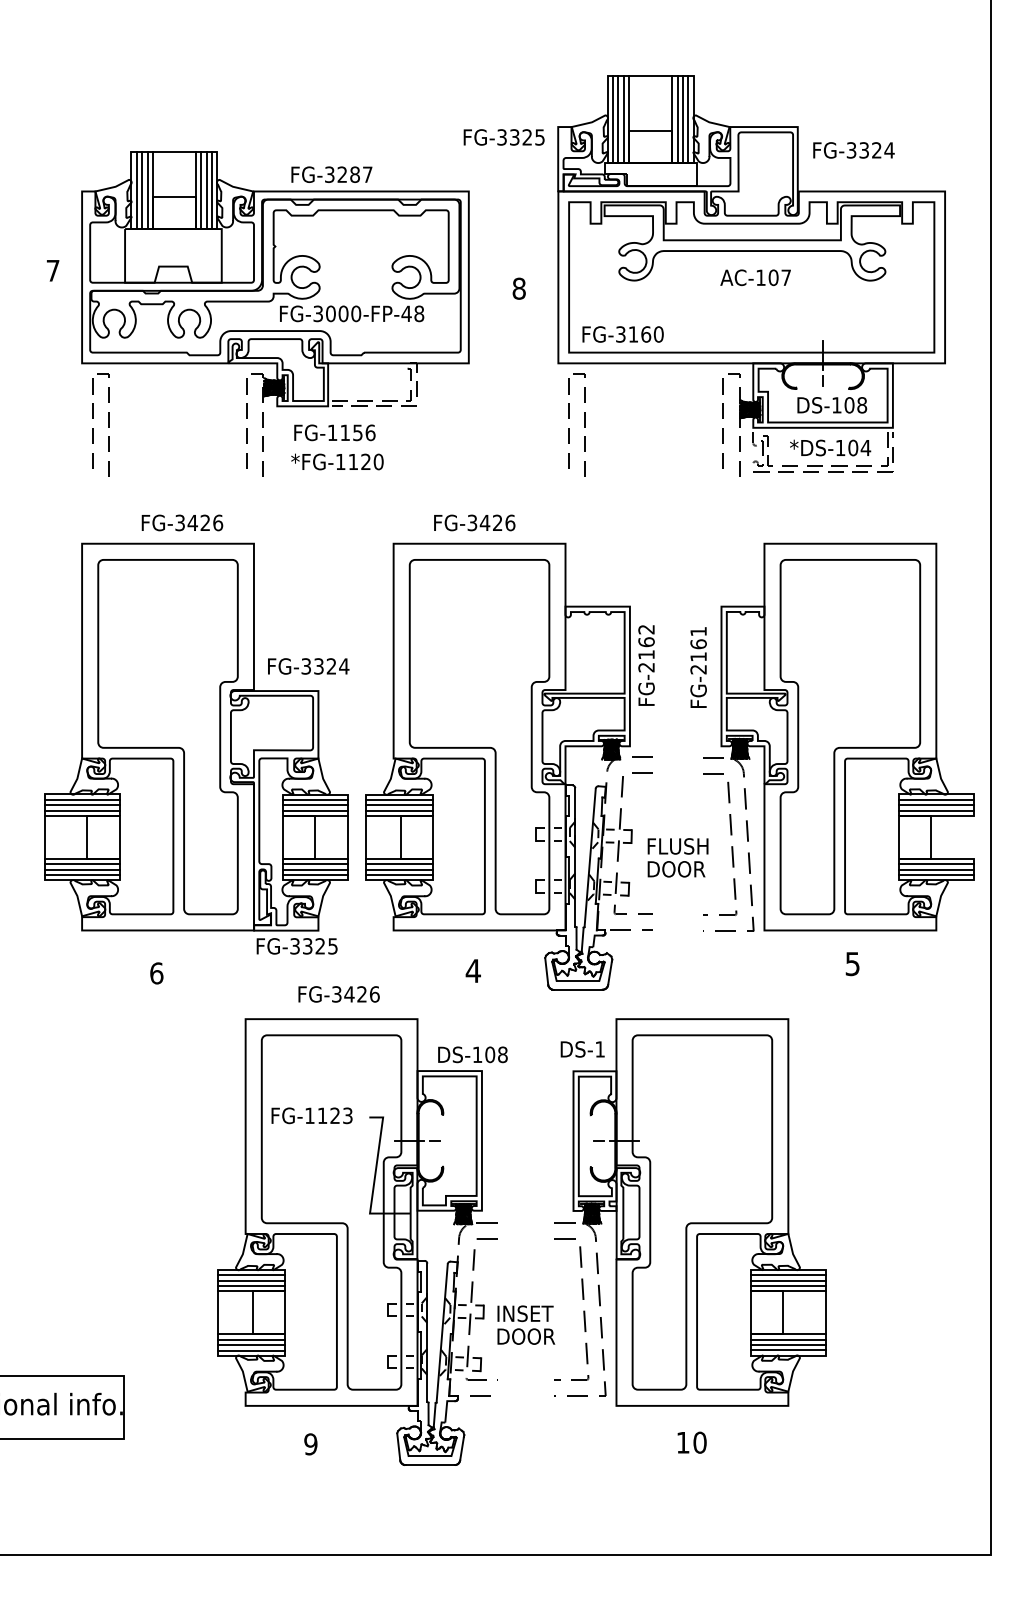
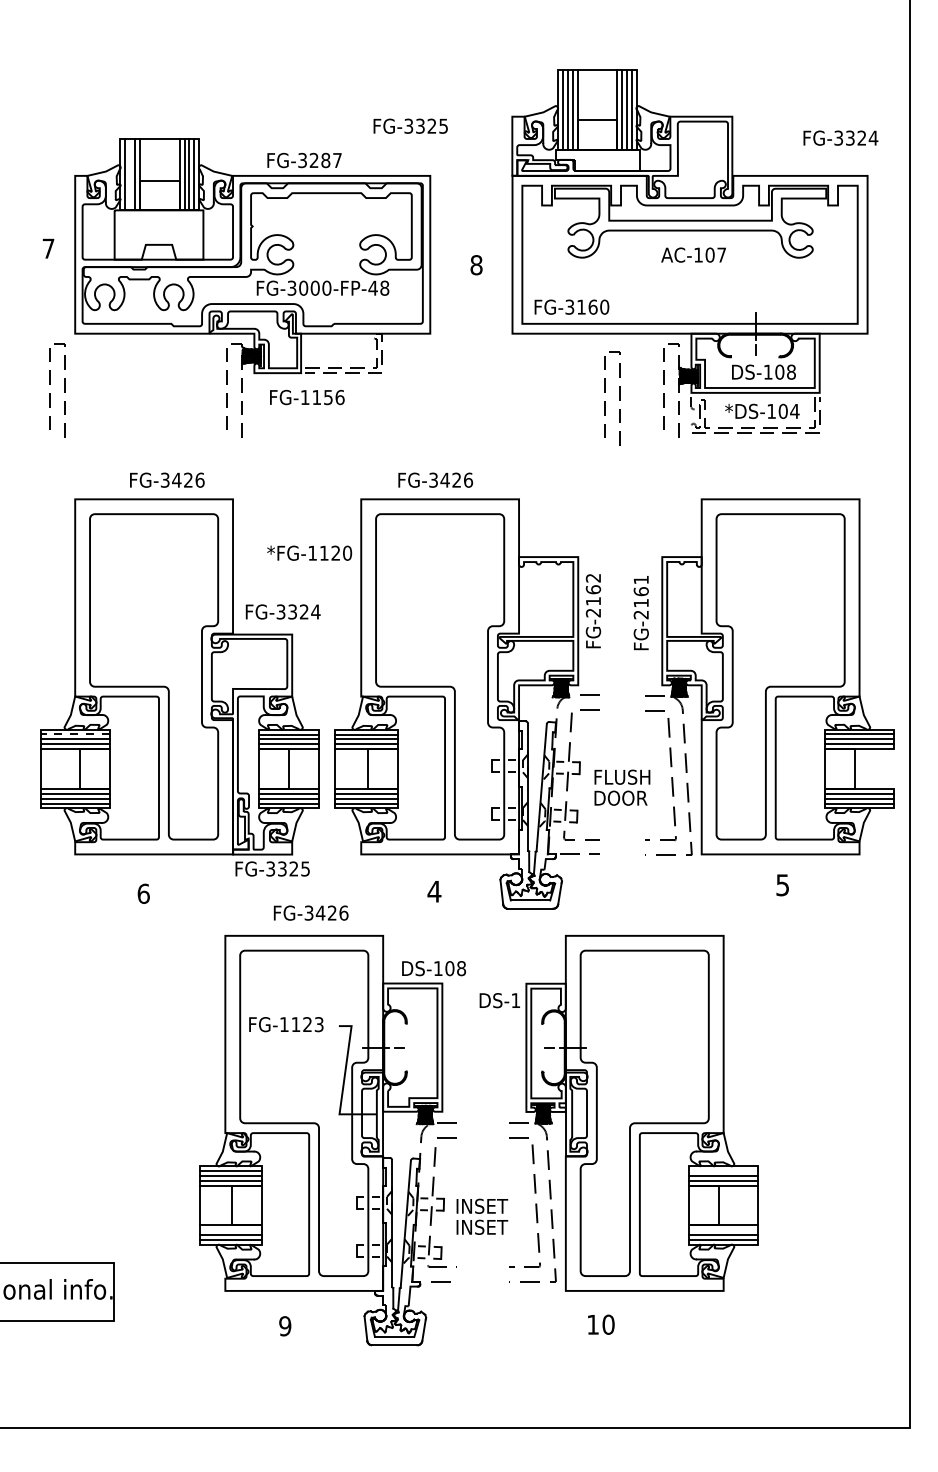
text: (503, 136) -> (410, 125), moved
text: (853, 149) -> (840, 137), moved
line: (142, 189) -> (130, 174), removed
line: (108, 425) -> (64, 390), moved
line: (584, 425) -> (619, 398), moved
text: (337, 461) -> (309, 552), moved
line: (81, 799) -> (74, 734), solid -> dashed
text: (582, 1049) -> (499, 1000), moved
line: (788, 1274) -> (723, 1170), removed
text: (526, 1335) -> (483, 1226), DOOR -> INSET
line: (251, 1340) -> (230, 1230), removed
line: (788, 1340) -> (723, 1230), removed
text: (692, 1442) -> (601, 1324), moved

